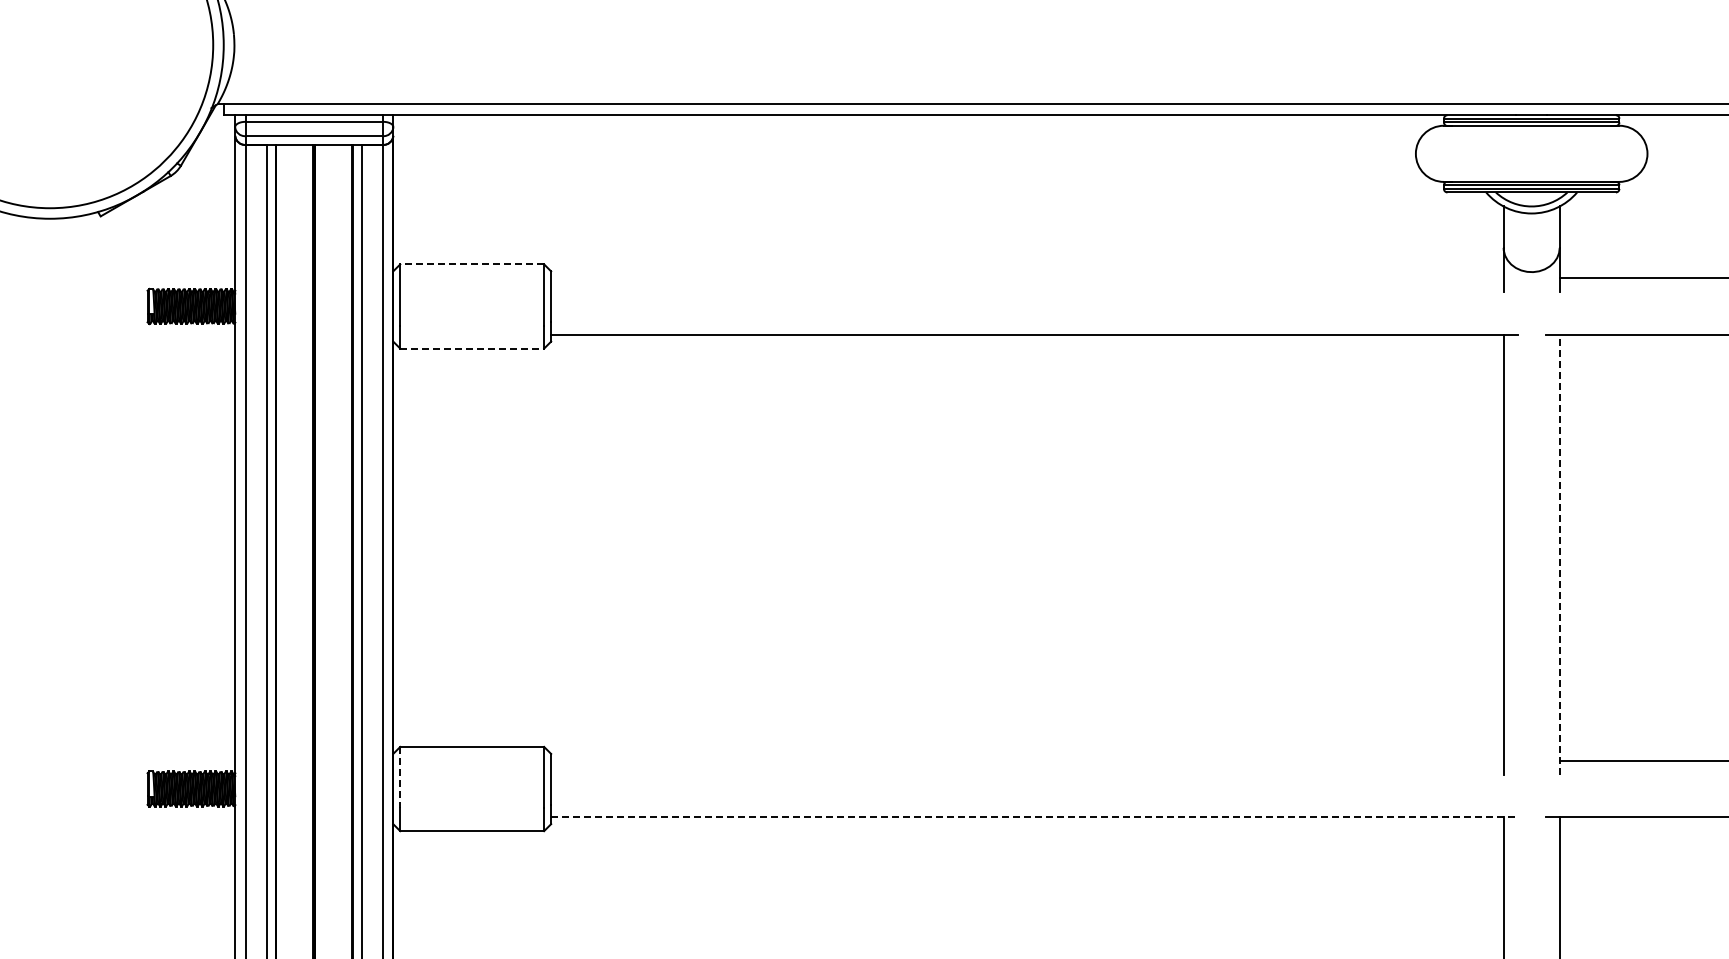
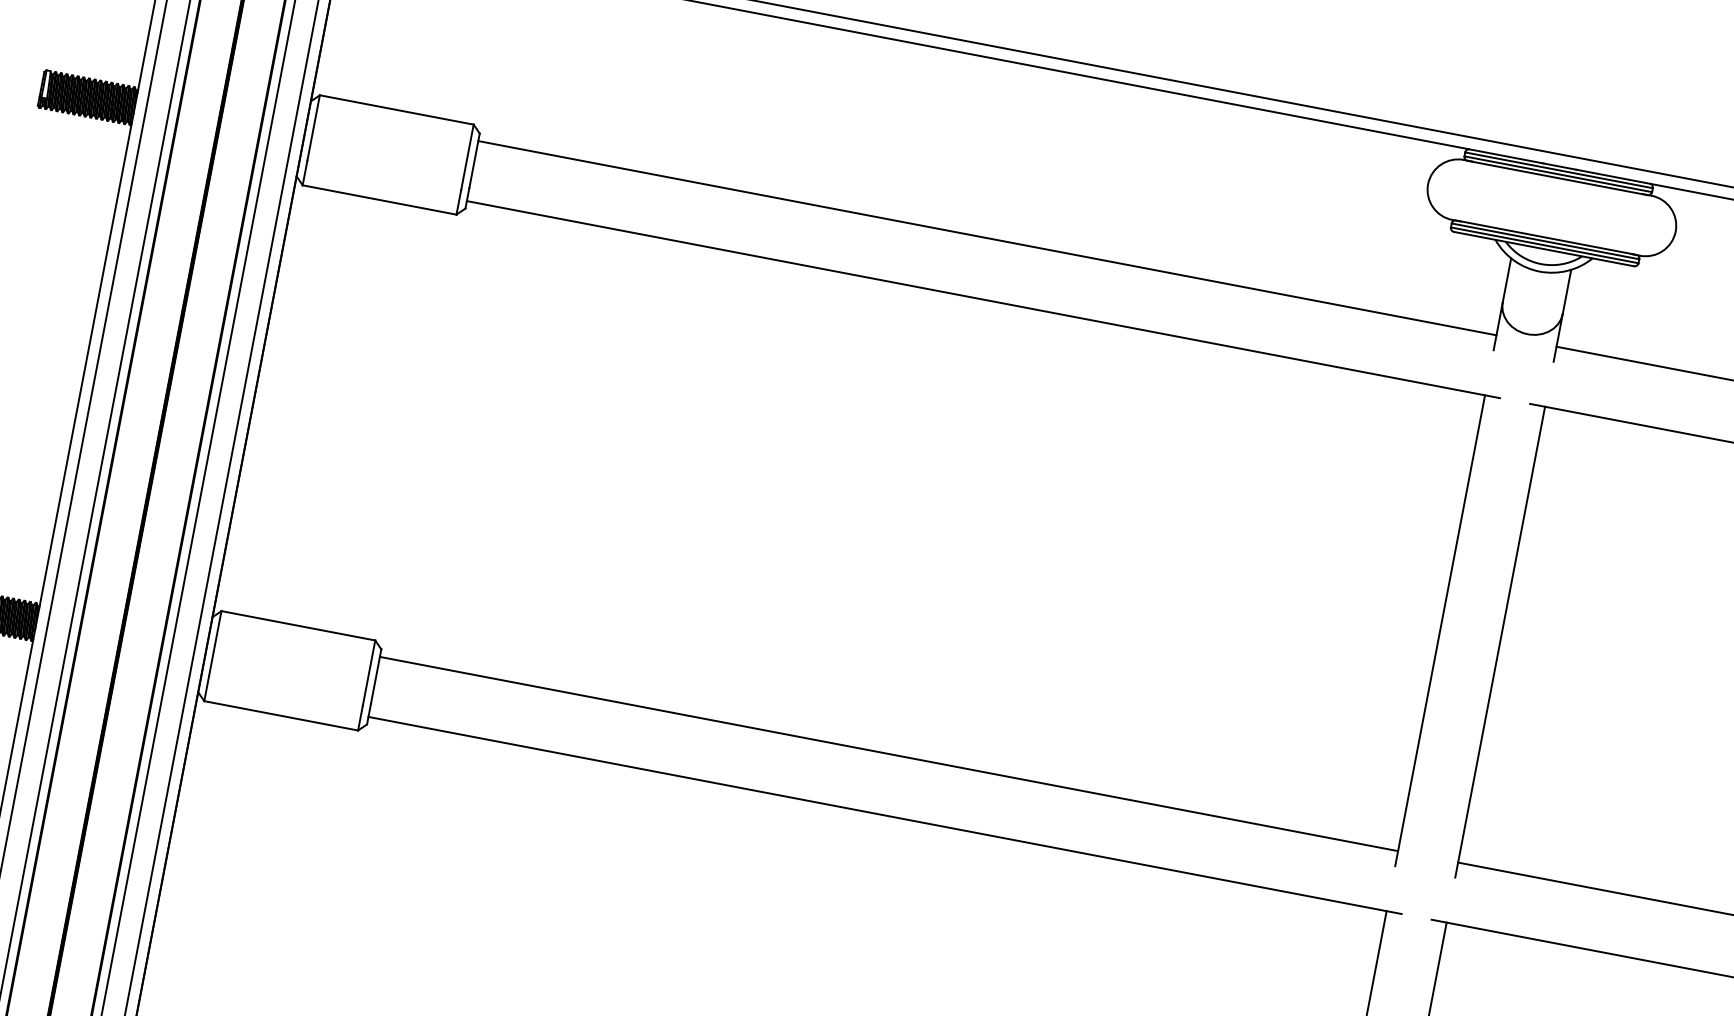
line: (472, 264) -> (397, 110), dashed -> solid
line: (1027, 278) -> (987, 238), added
line: (472, 348) -> (379, 199), dashed -> solid
line: (1559, 554) -> (1499, 641), dashed -> solid
line: (1027, 760) -> (889, 753), added
line: (400, 777) -> (215, 643), dashed -> solid
line: (1034, 817) -> (885, 815), dashed -> solid

